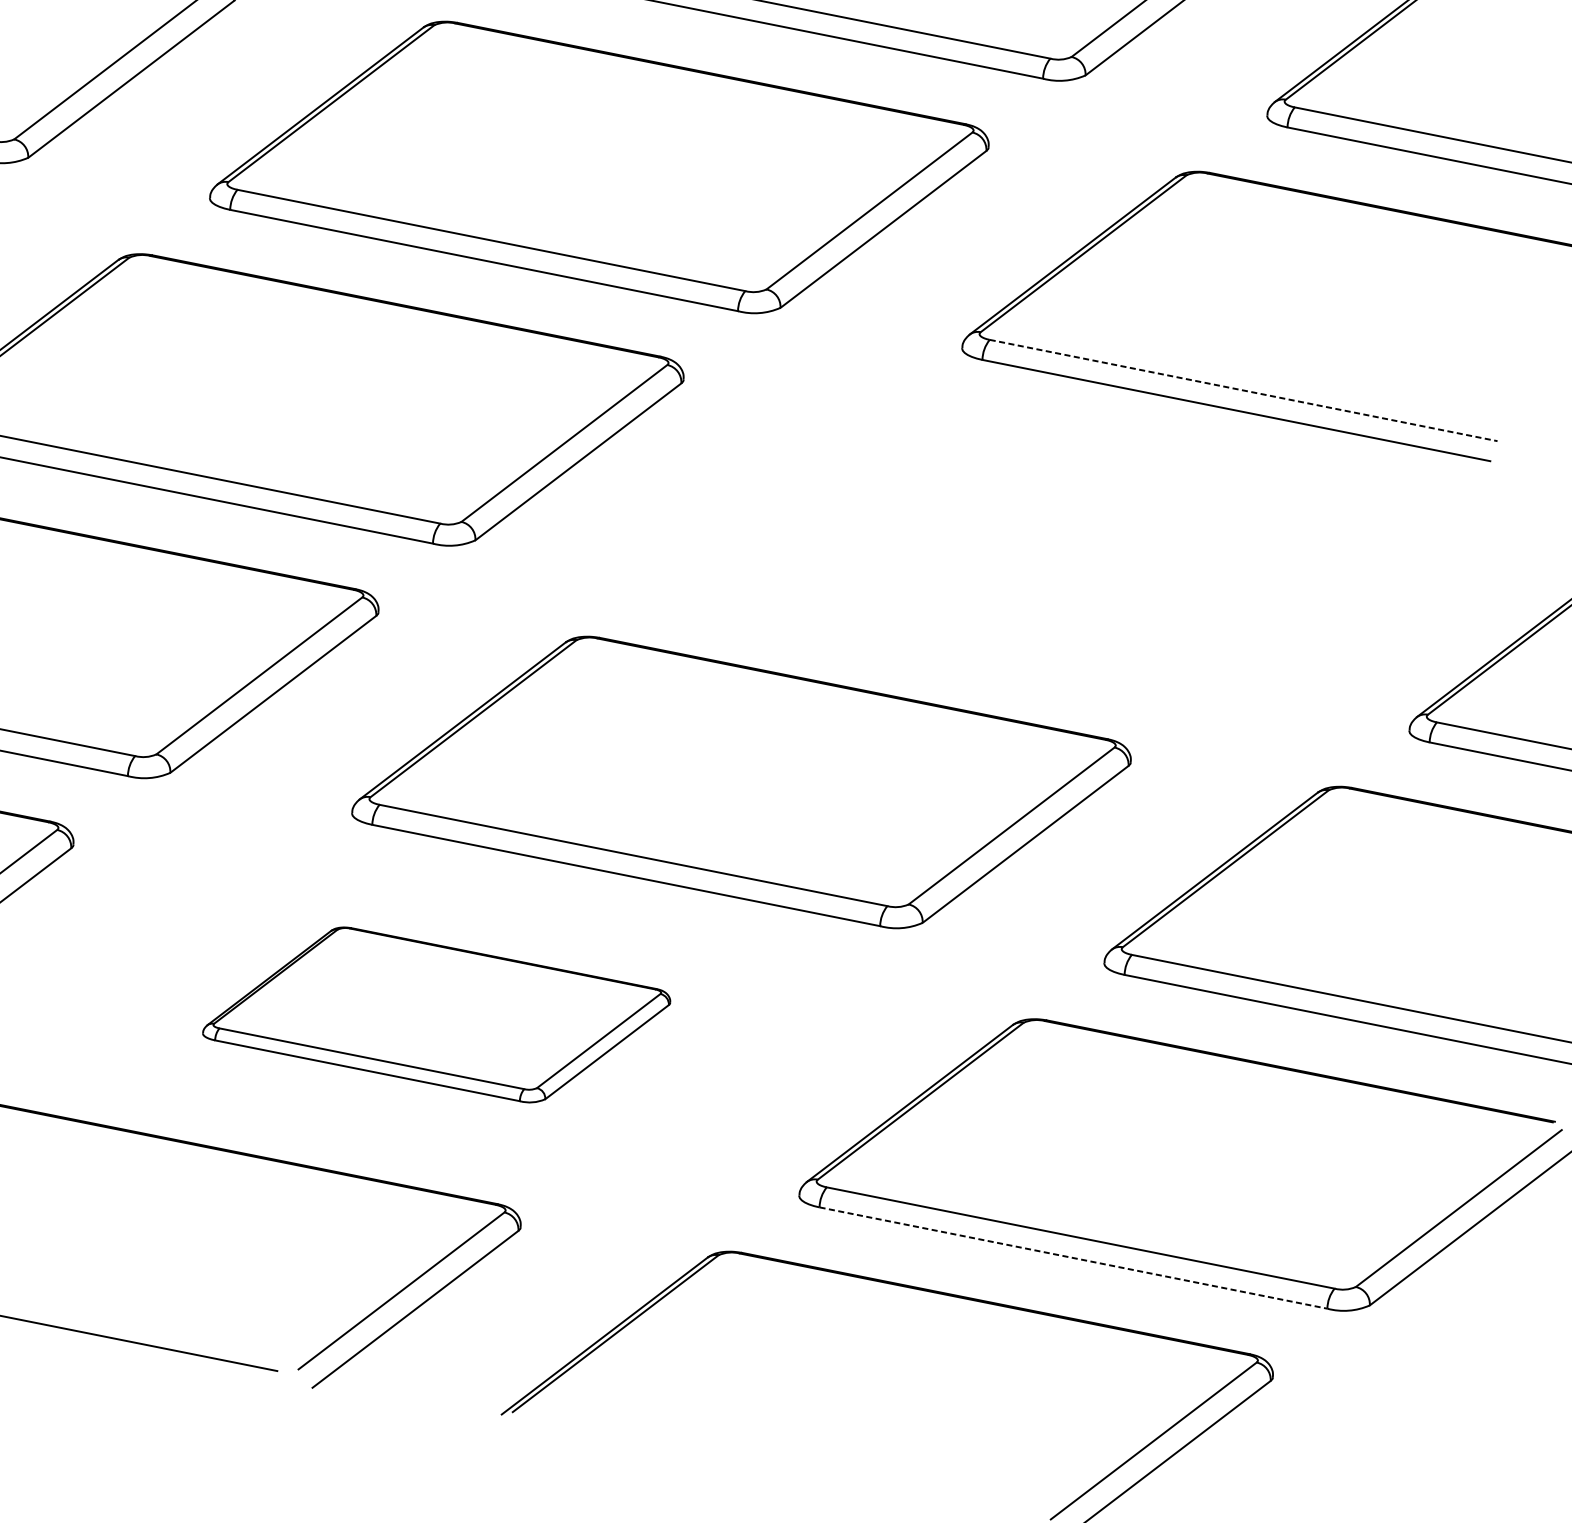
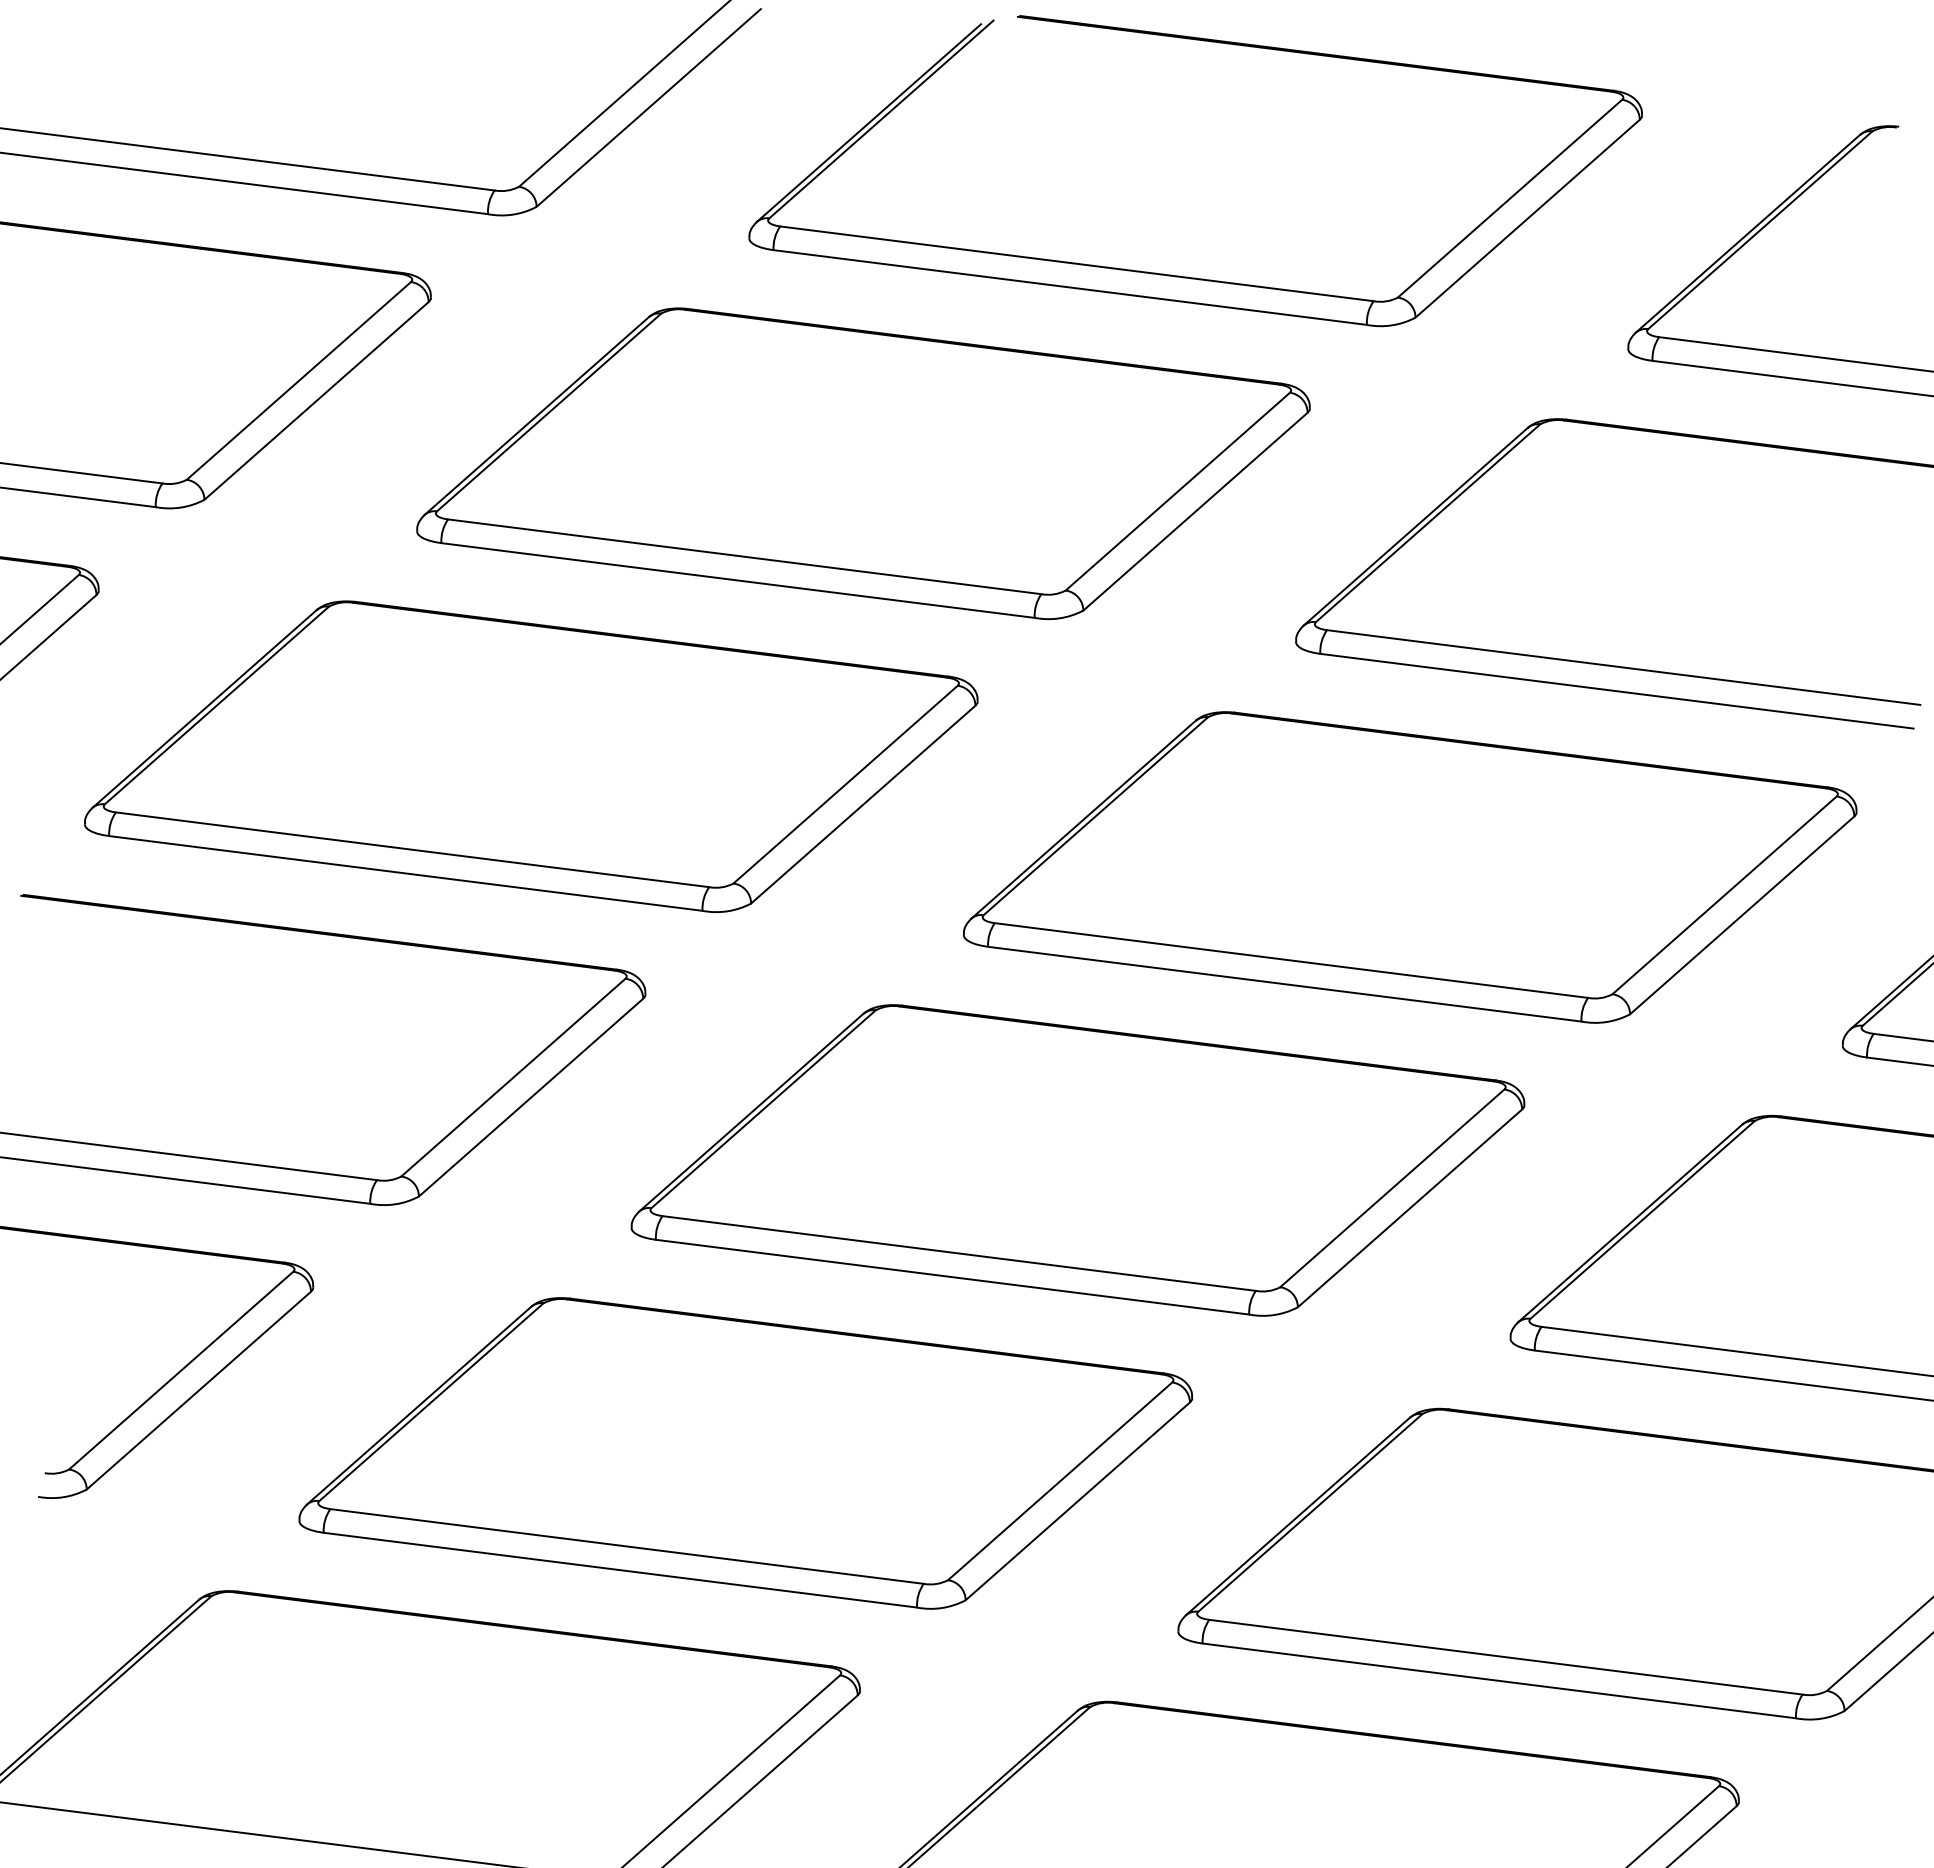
line: (1244, 390) -> (1624, 667), dashed -> solid
part: (1046, 549) -> (1409, 867), added
part: (436, 1014) -> (745, 1453), size x1.67
line: (1073, 1257) -> (1499, 1680), dashed -> solid

